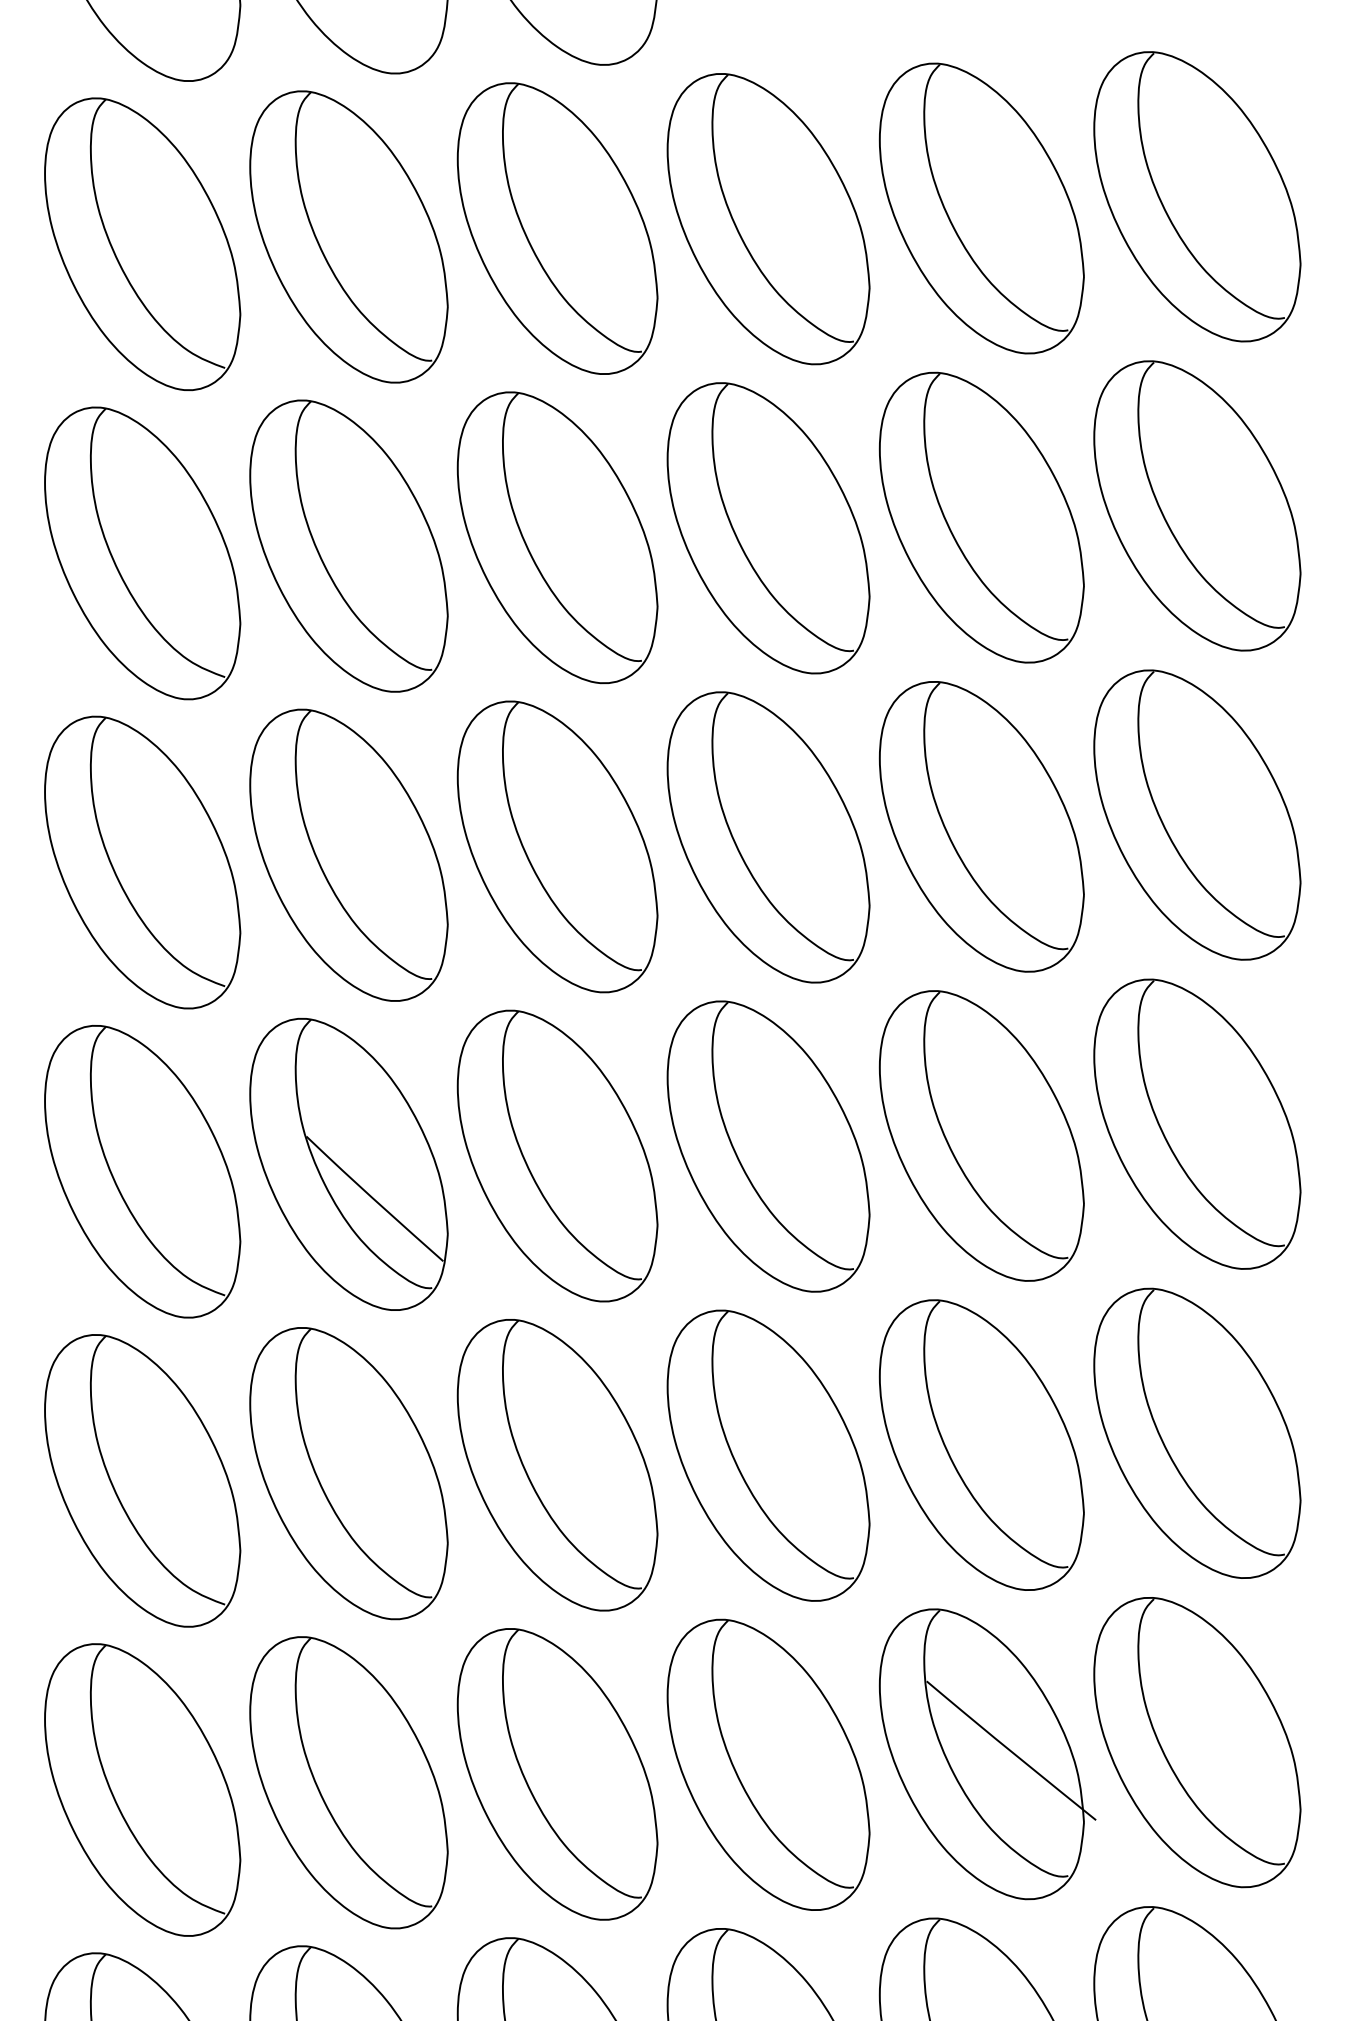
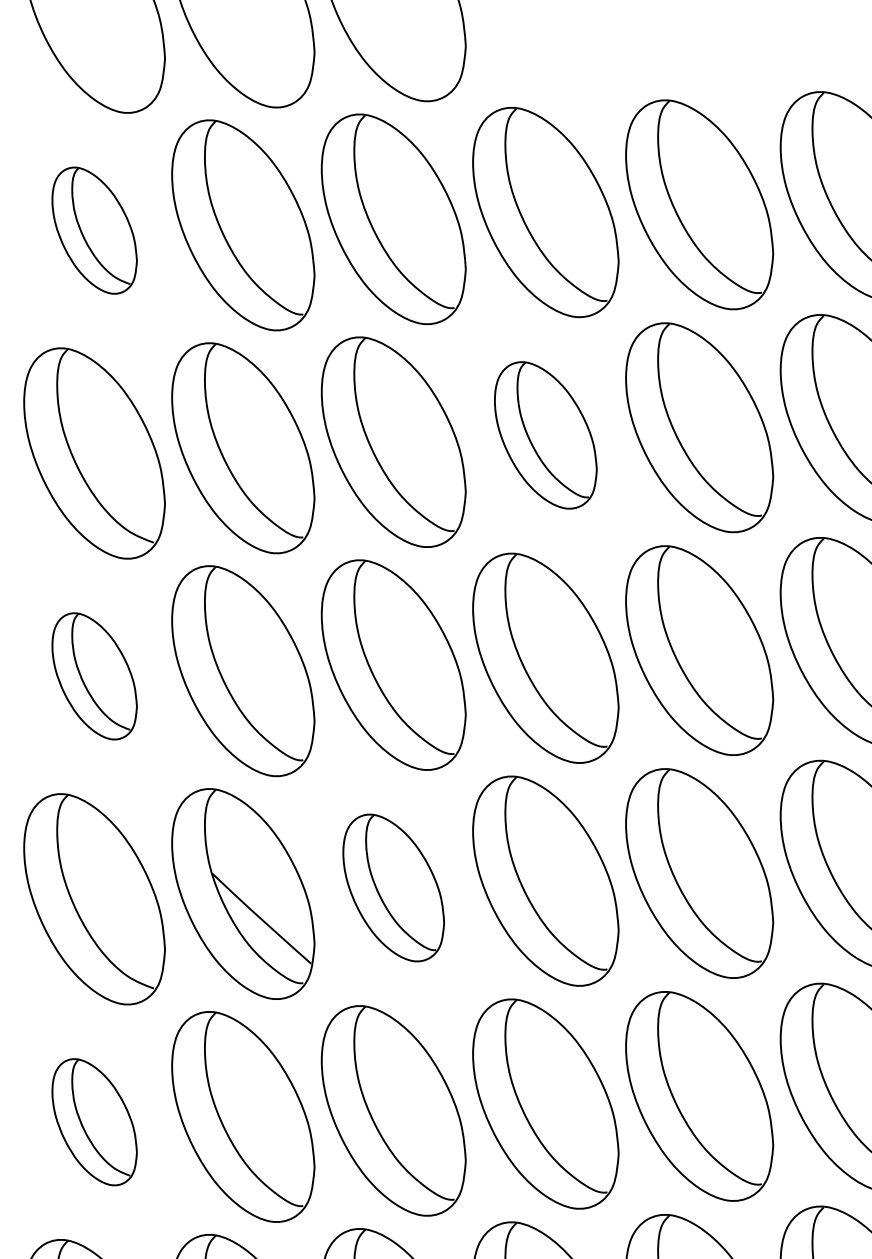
part: (142, 244) -> (94, 230), size x0.6
part: (768, 528) -> (545, 435), size x0.7
part: (142, 862) -> (94, 676), size x0.6
part: (557, 1155) -> (393, 887), size x0.7
part: (142, 1480) -> (94, 1121), size x0.6

